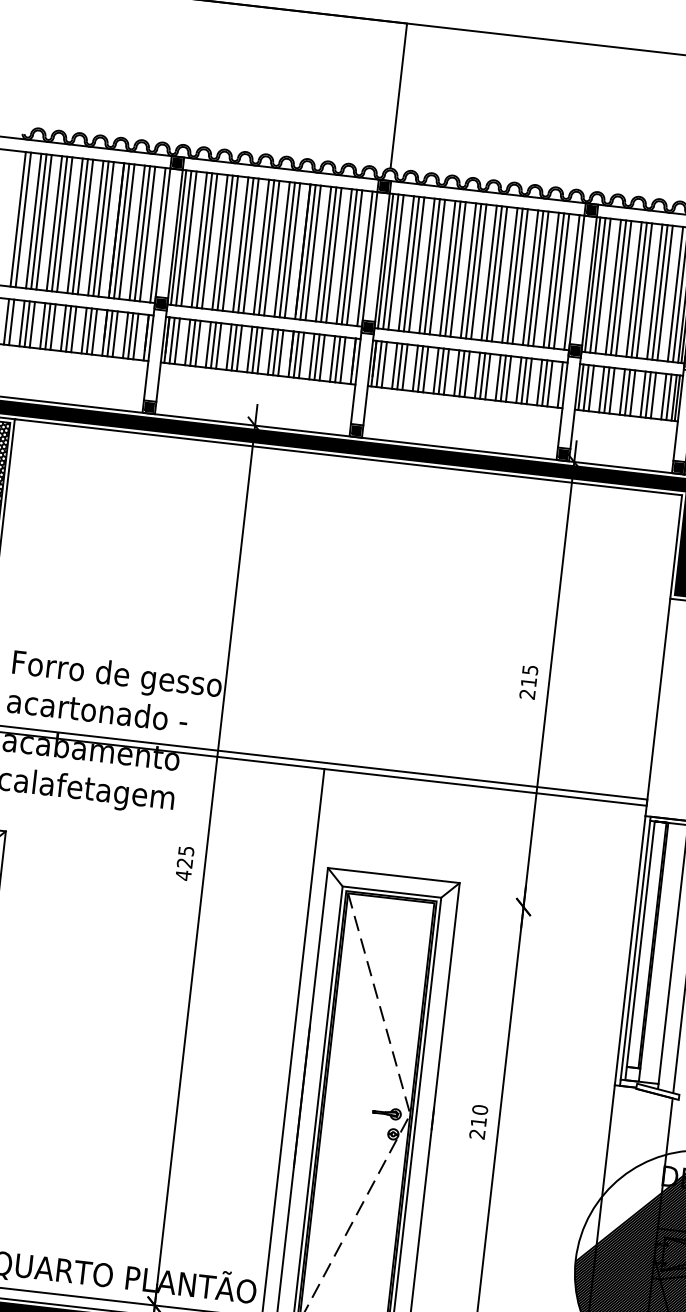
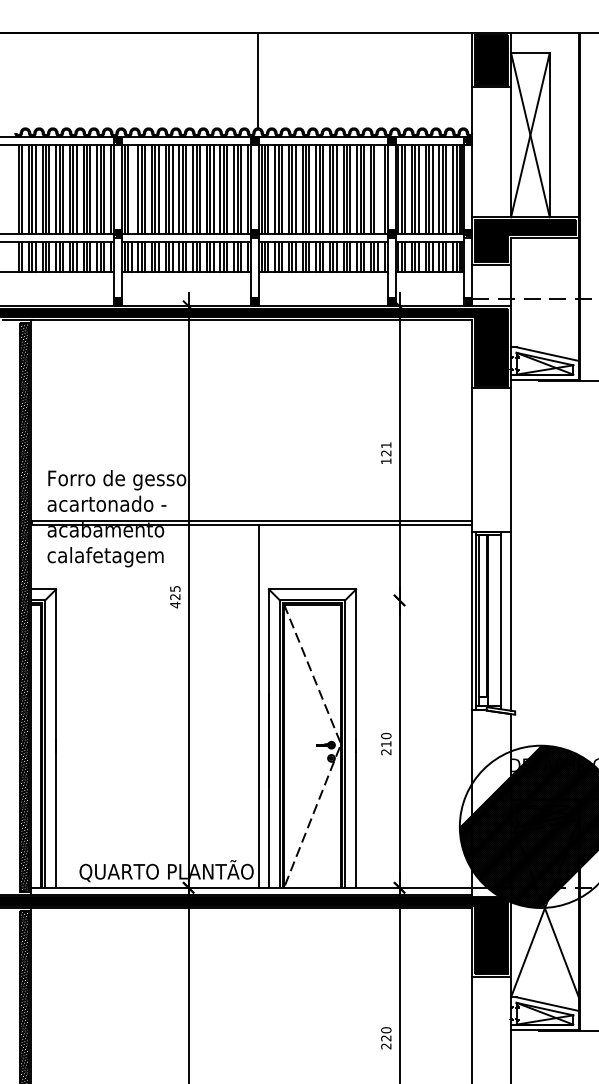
line: (189, 237) -> (131, 188), removed
line: (561, 280) -> (377, 188), removed
text: (529, 682) -> (386, 453), 215 -> 121

